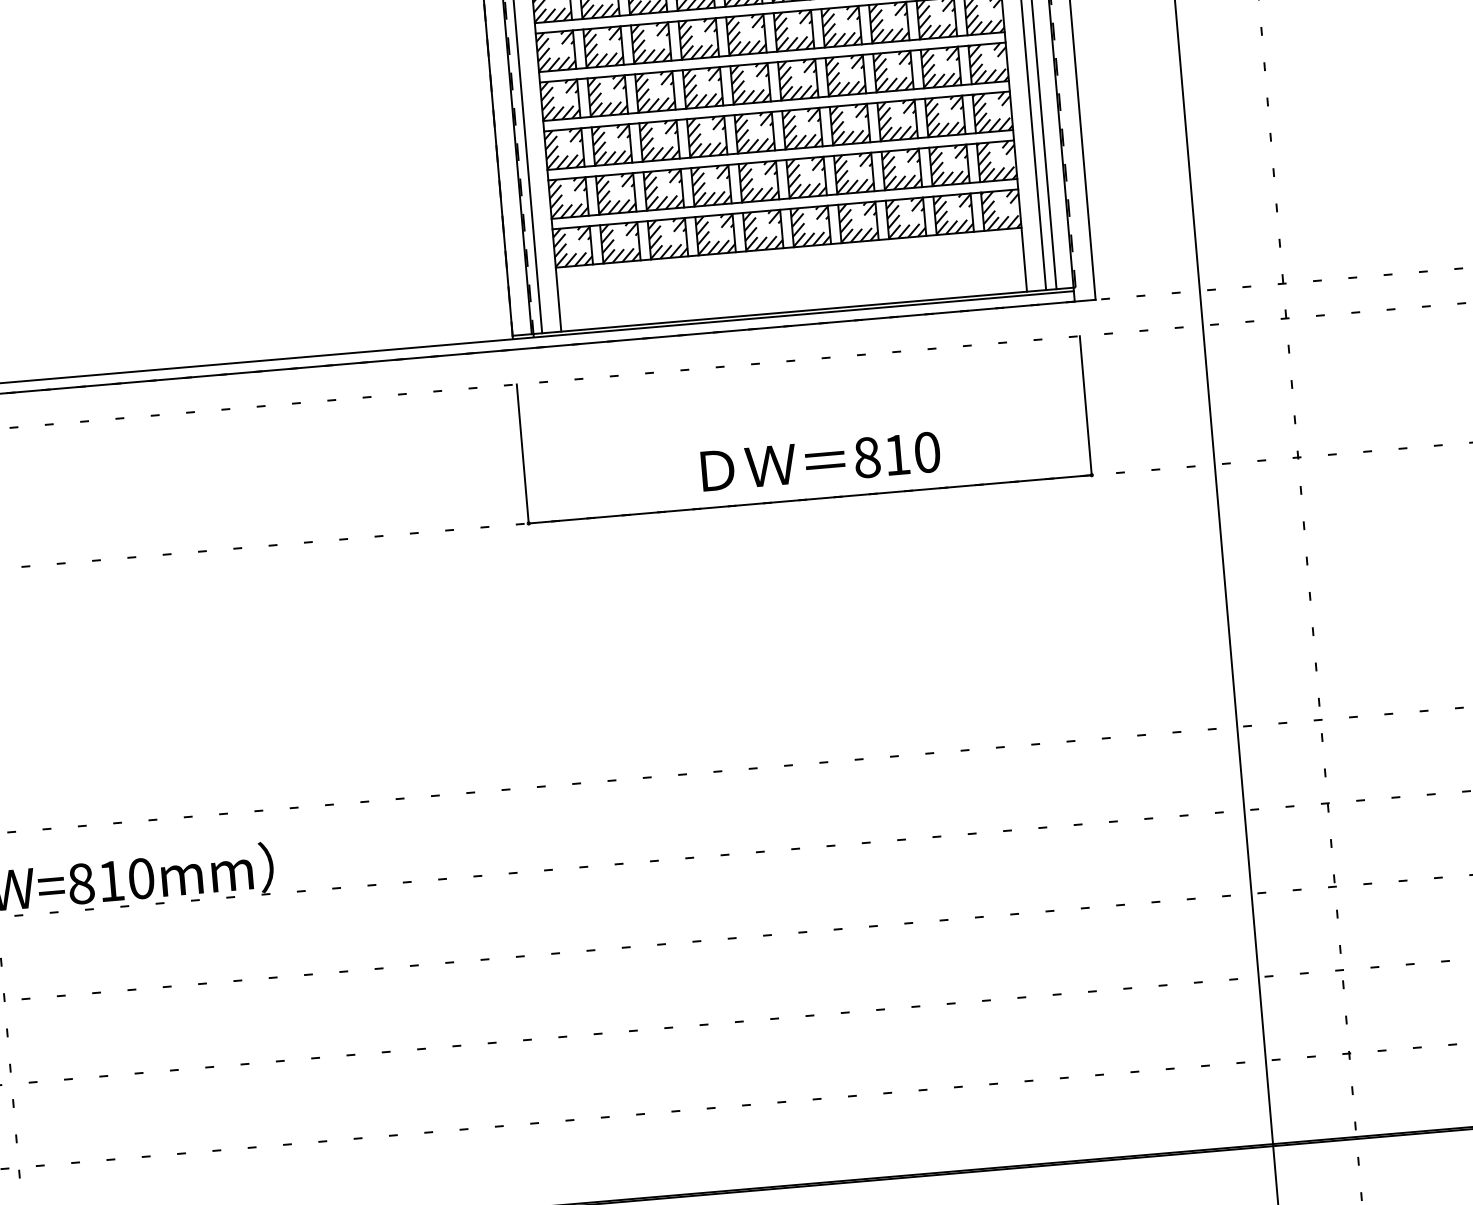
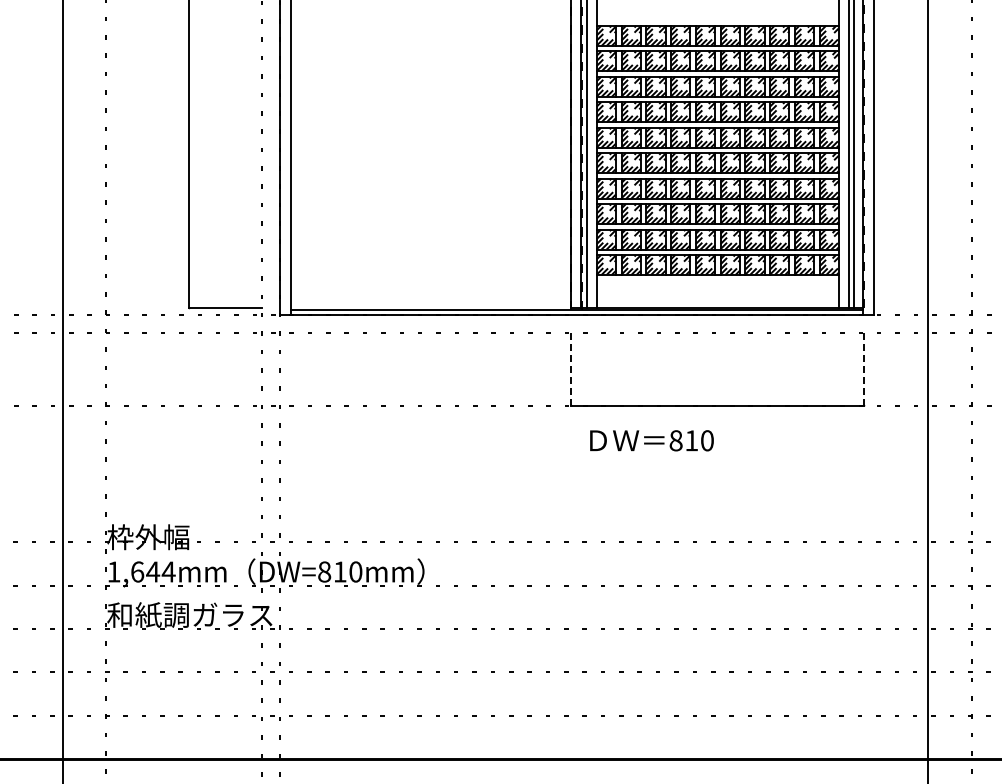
line: (1086, 405) -> (864, 369), solid -> dashed
line: (522, 453) -> (571, 369), solid -> dashed
text: (819, 461) -> (651, 440), moved

